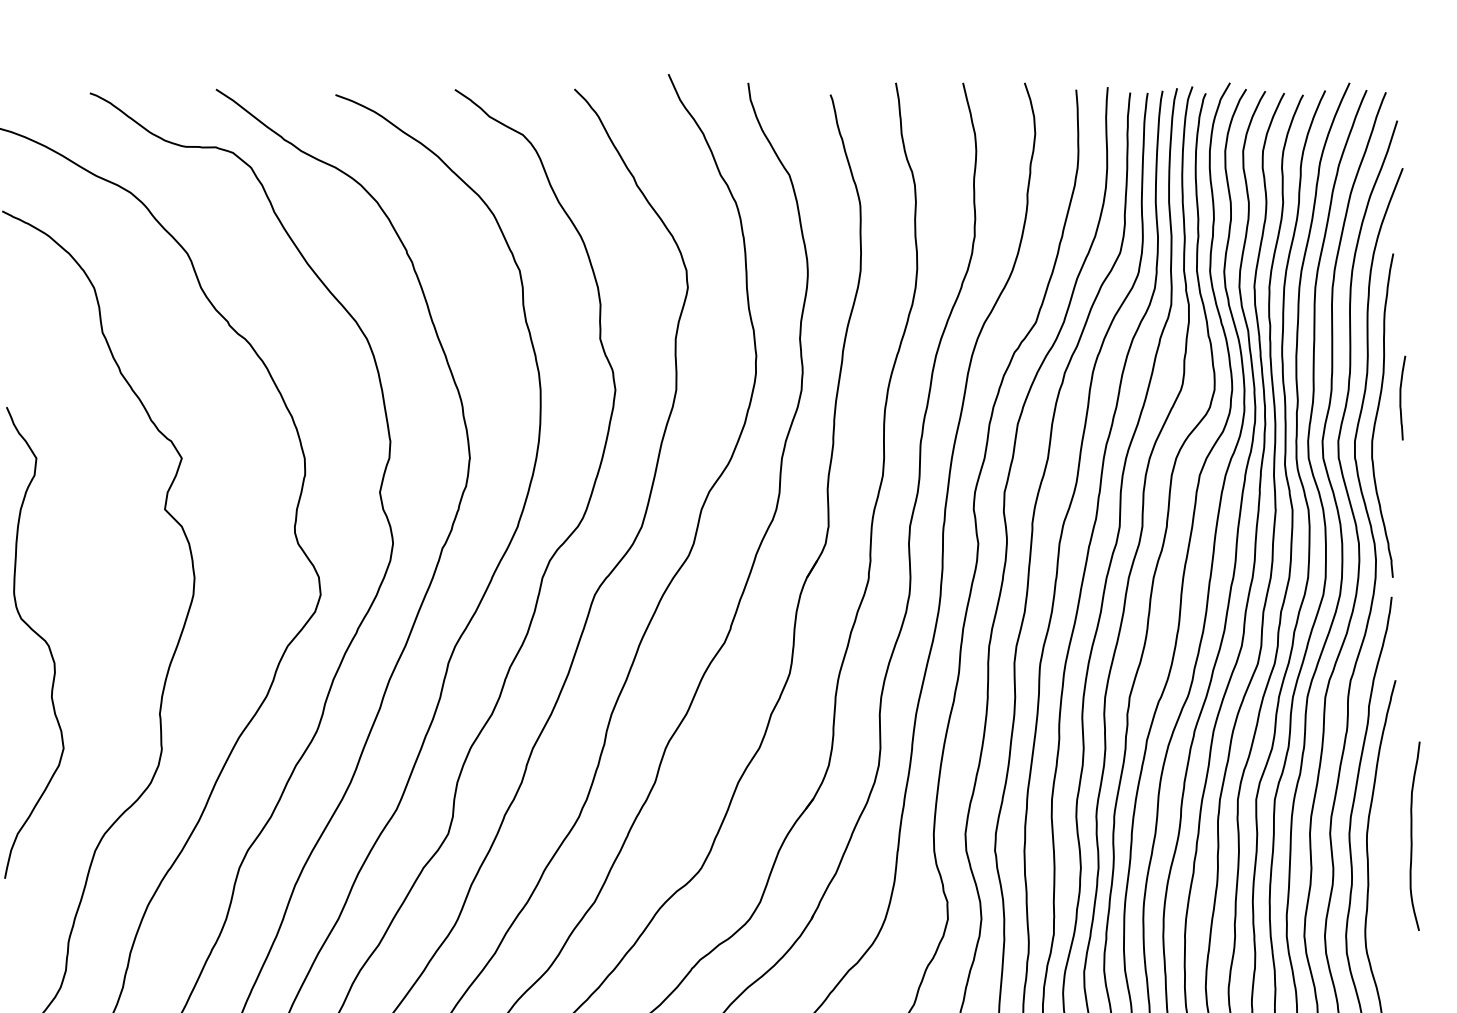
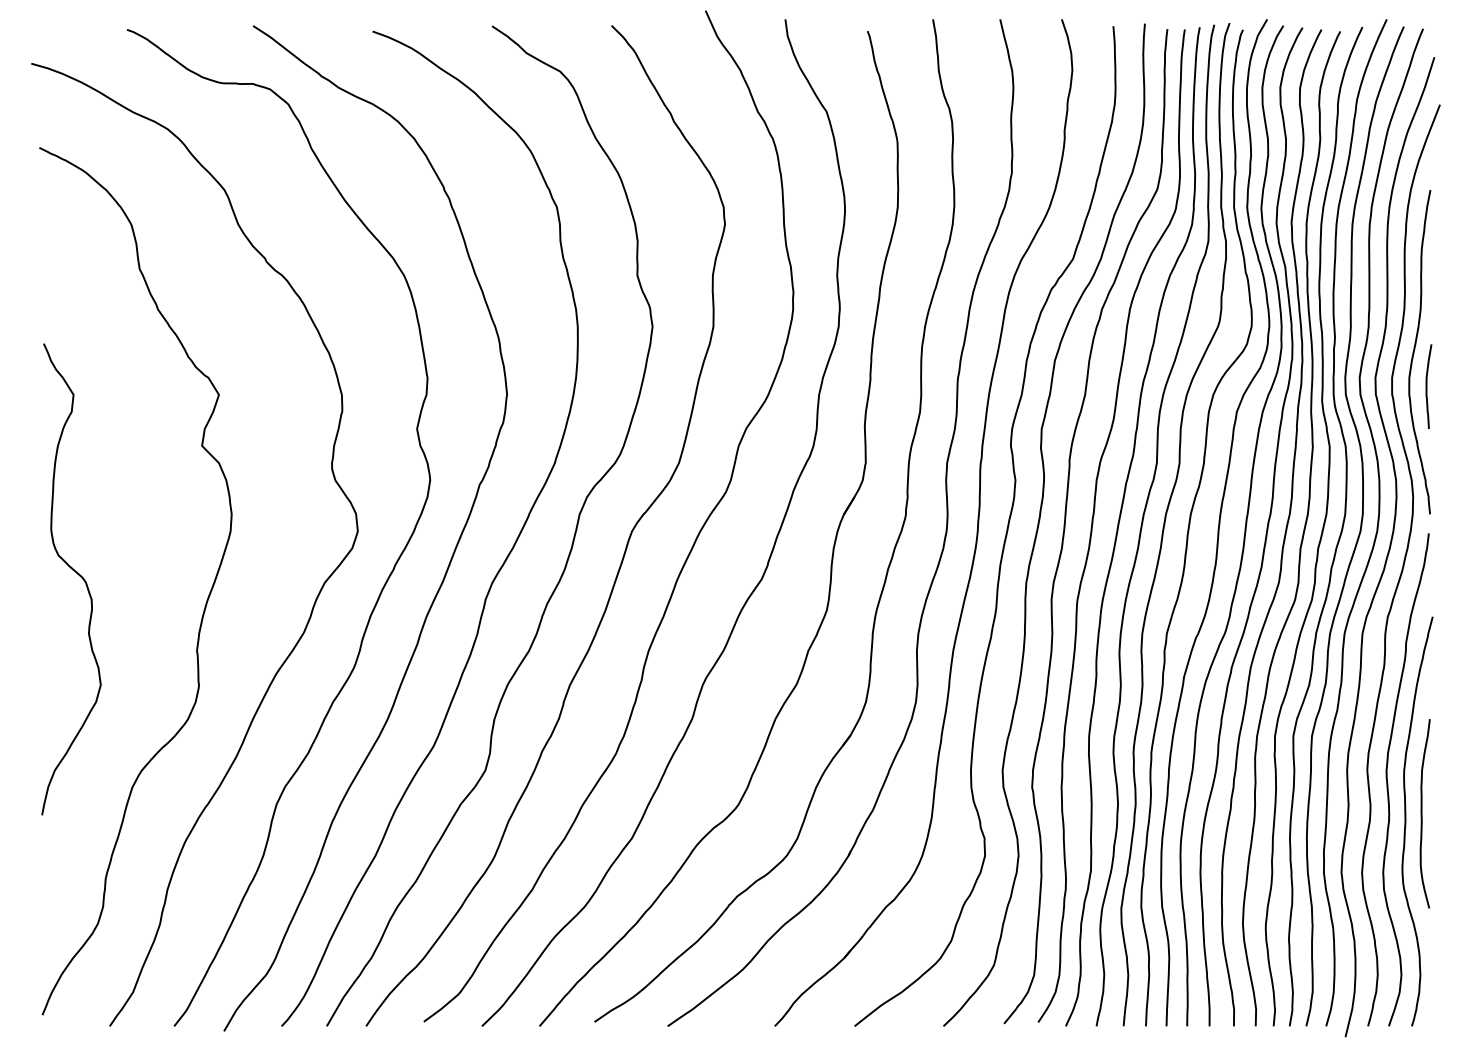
curve: (1401, 397) -> (1427, 386), moved
curve: (1412, 835) -> (1422, 813), moved

